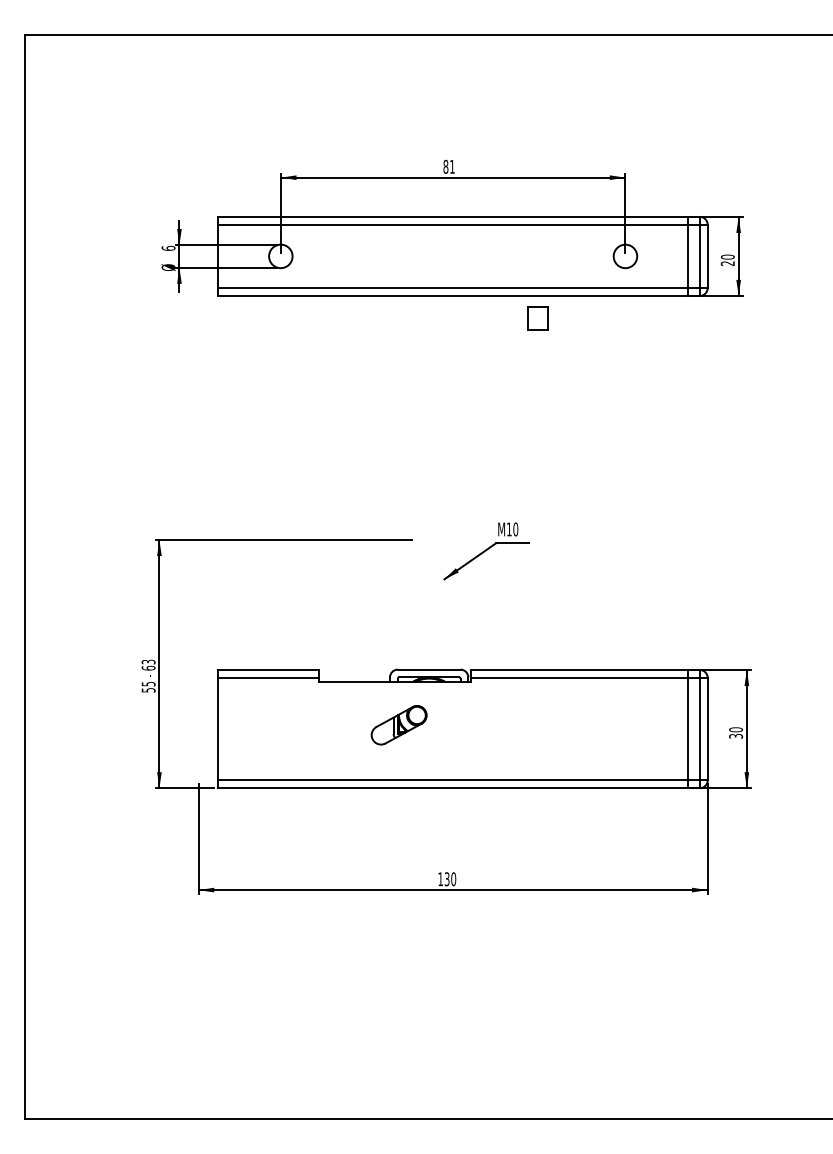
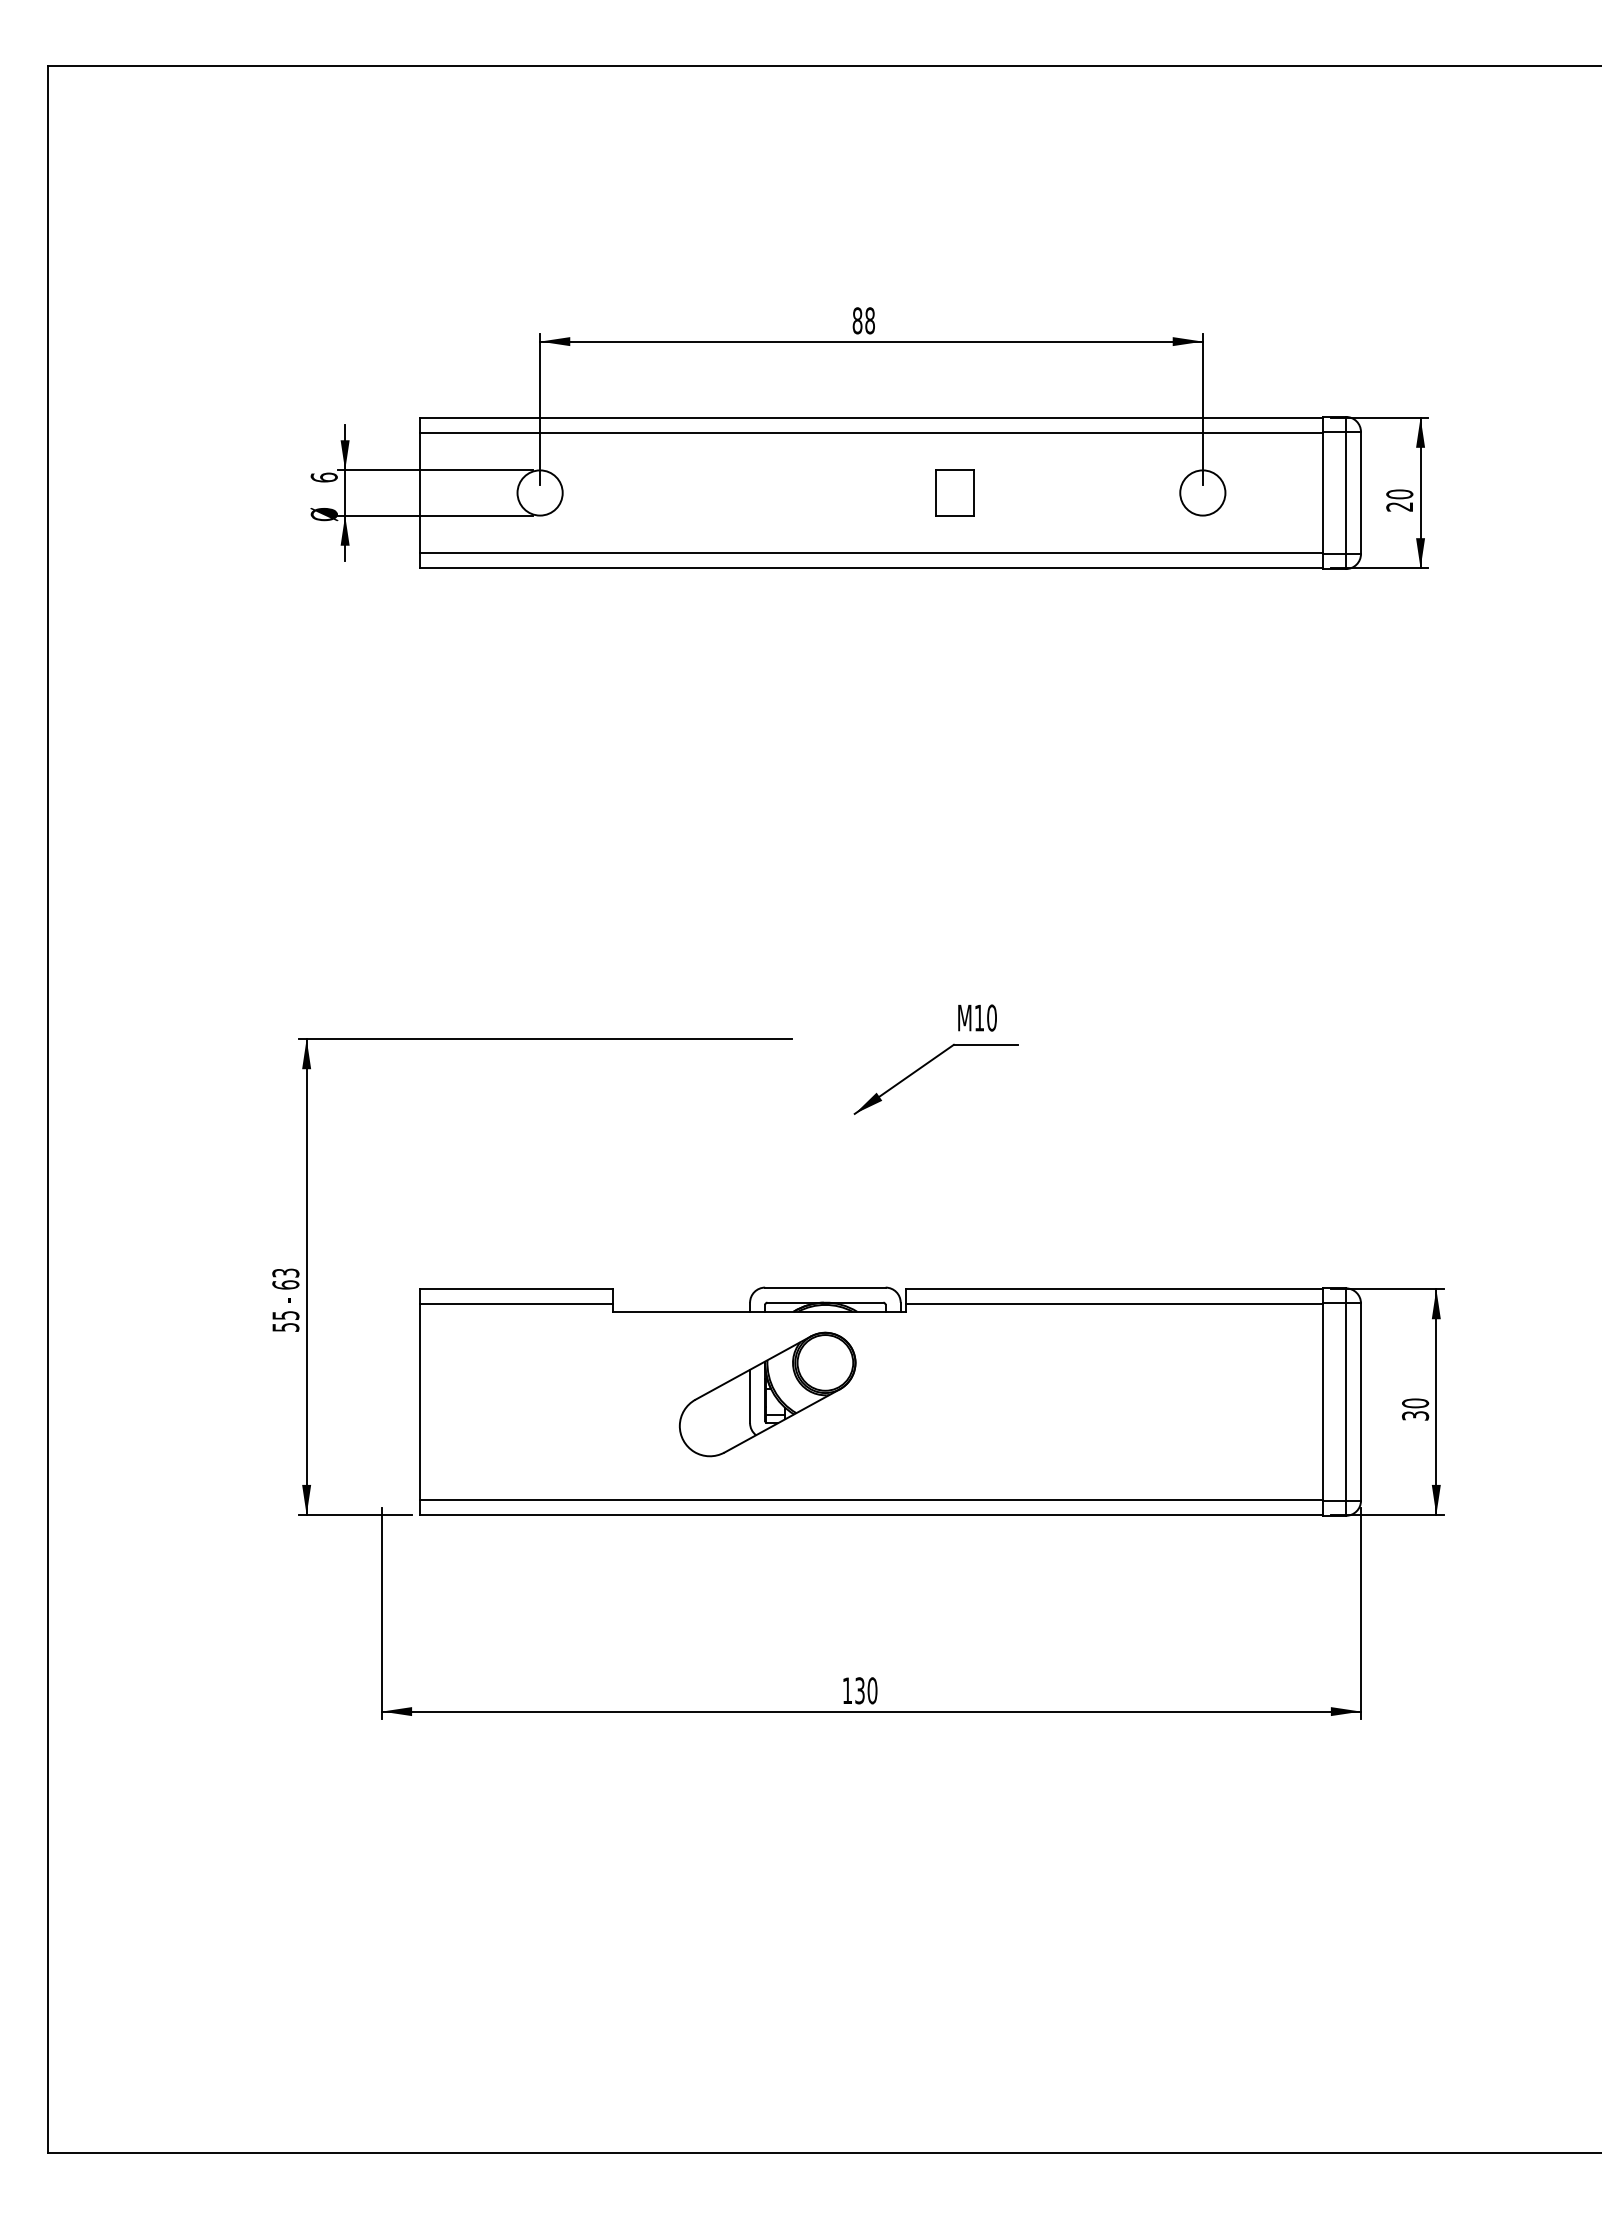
text: (452, 166) -> (870, 320), 81 -> 88
part: (537, 318) -> (954, 493), moved
part: (398, 725) -> (766, 1395), size x1.67

